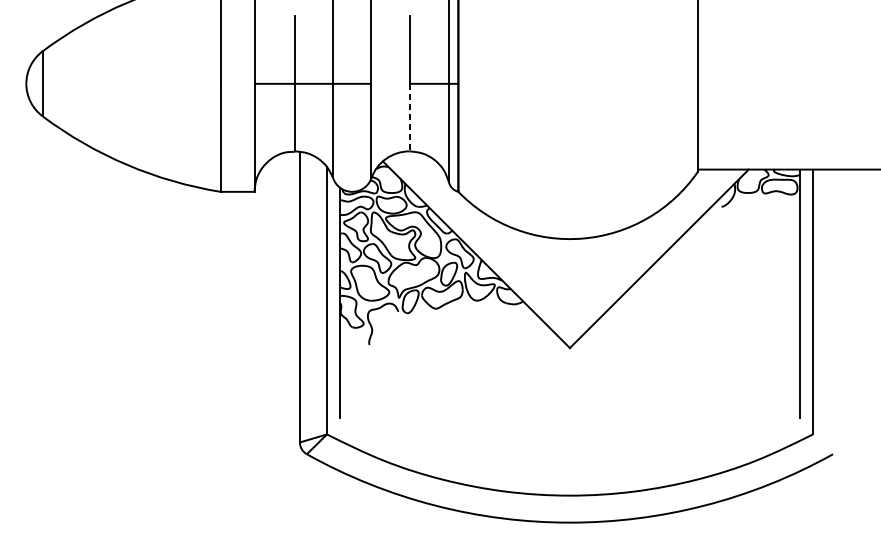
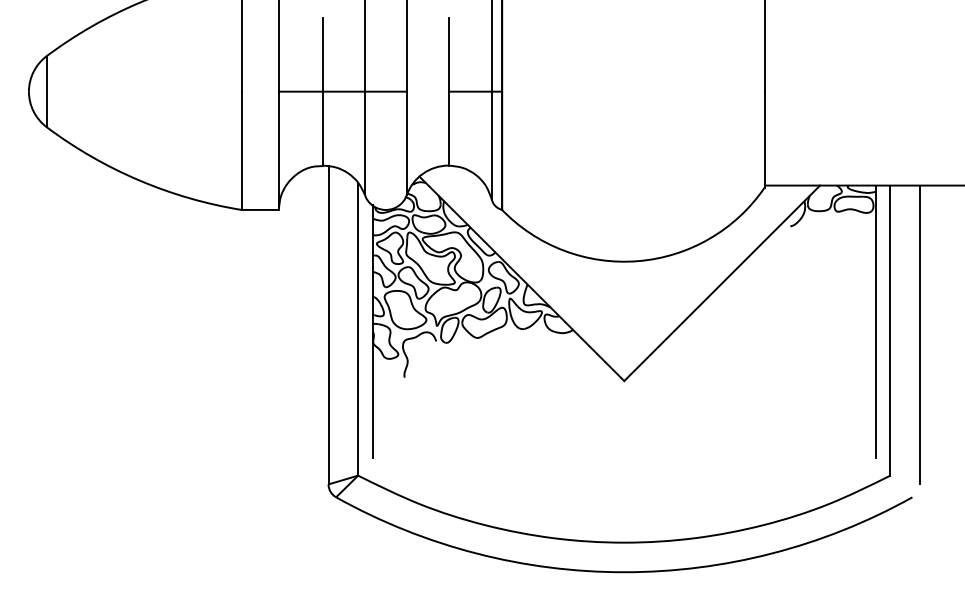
line: (409, 117) -> (448, 128), dashed -> solid
line: (840, 305) -> (920, 334), added

